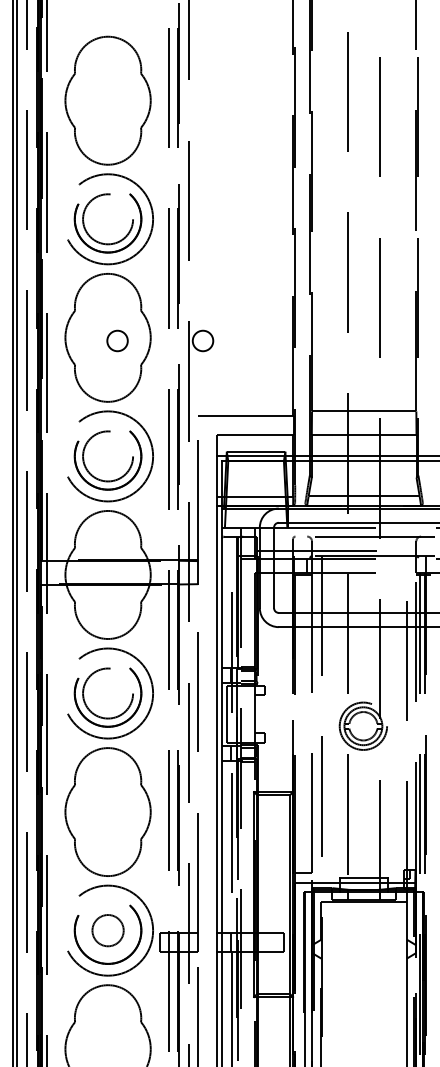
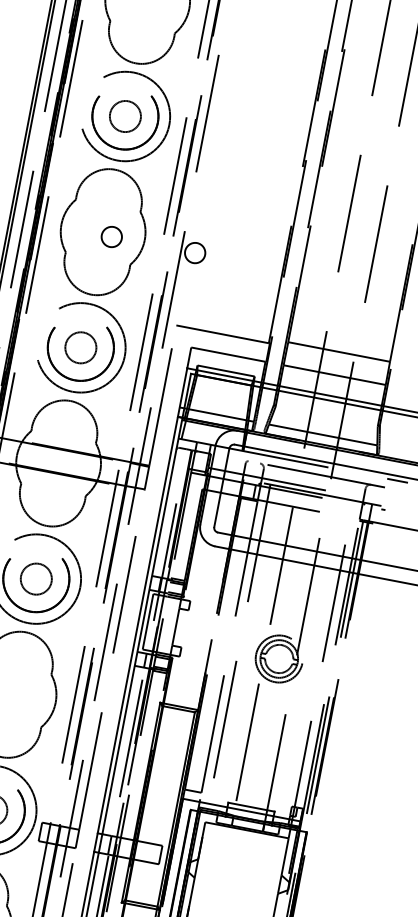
circle: (107, 218) -> (124, 115), size x0.62
circle: (107, 456) -> (80, 347), size x0.62
circle: (107, 693) -> (35, 578), size x0.62

